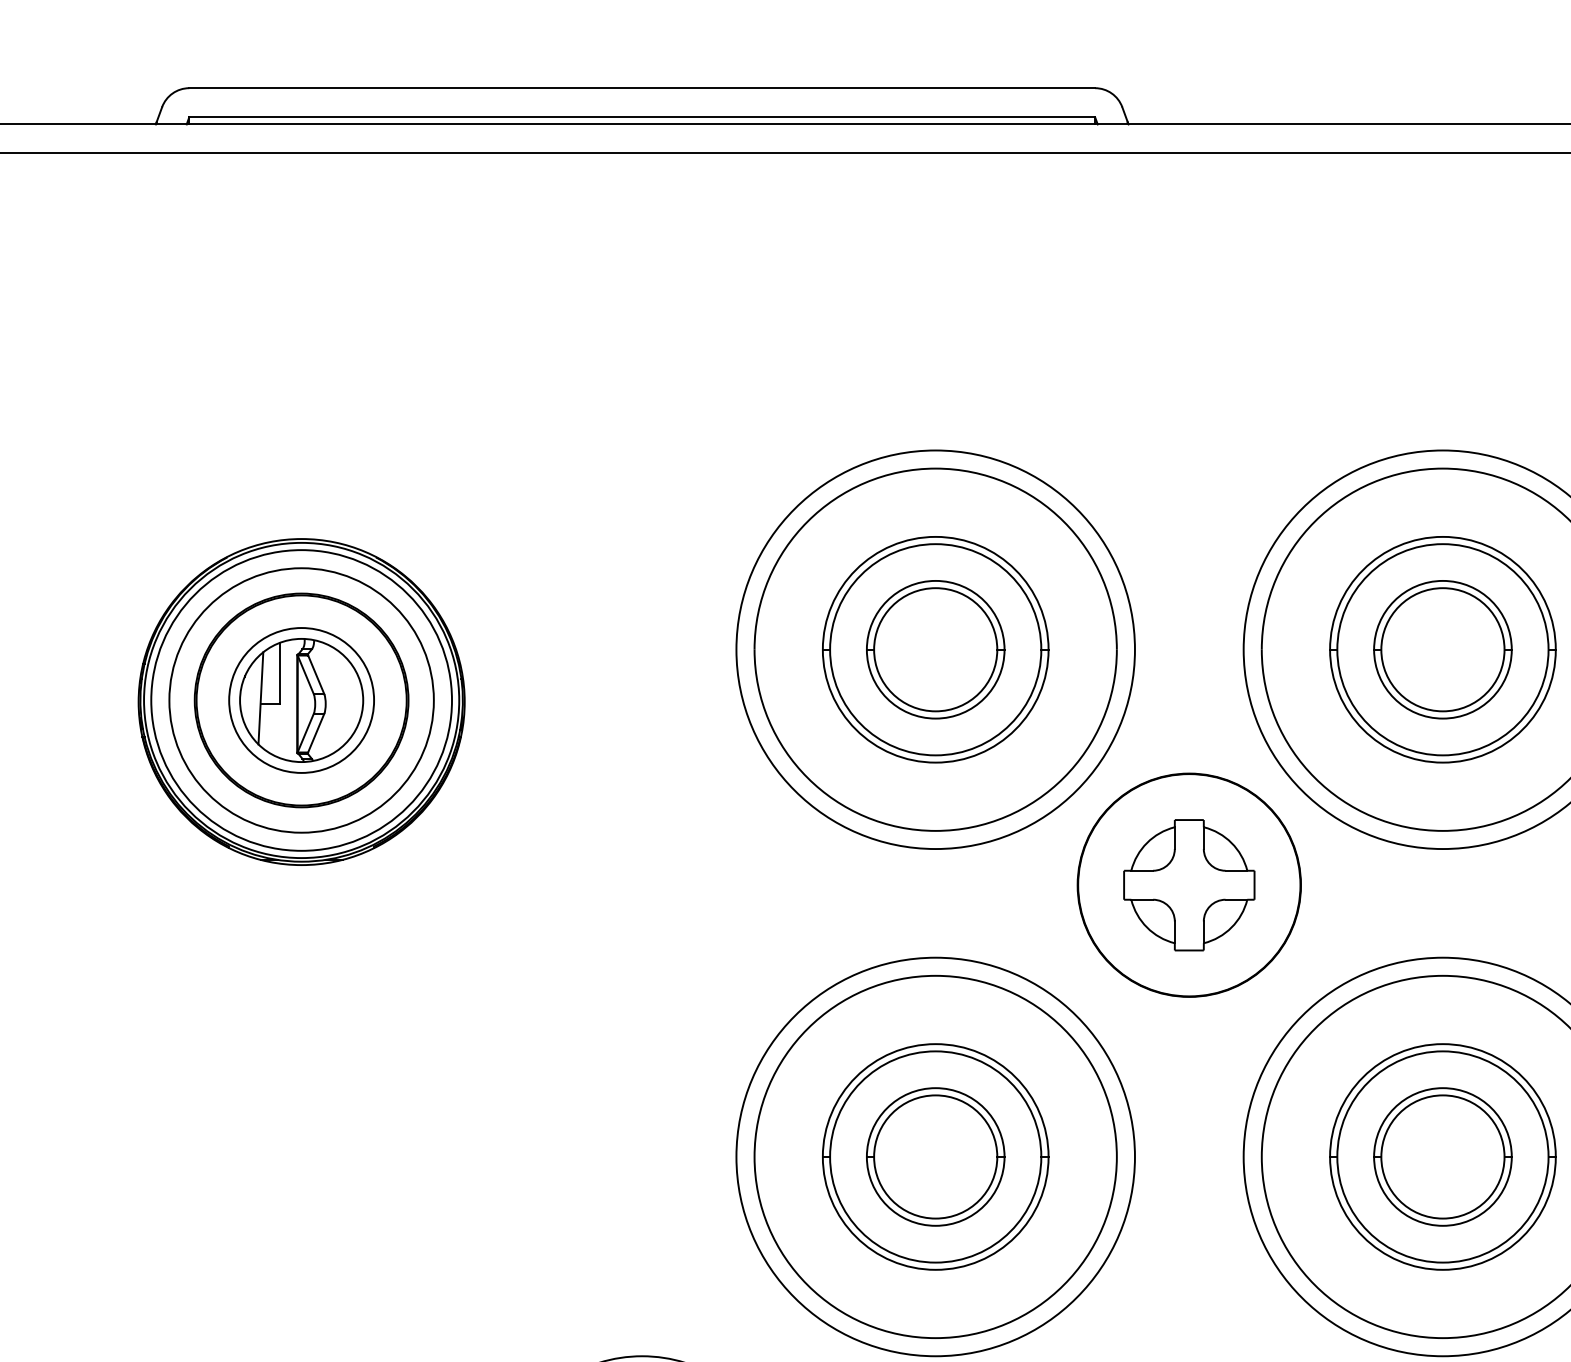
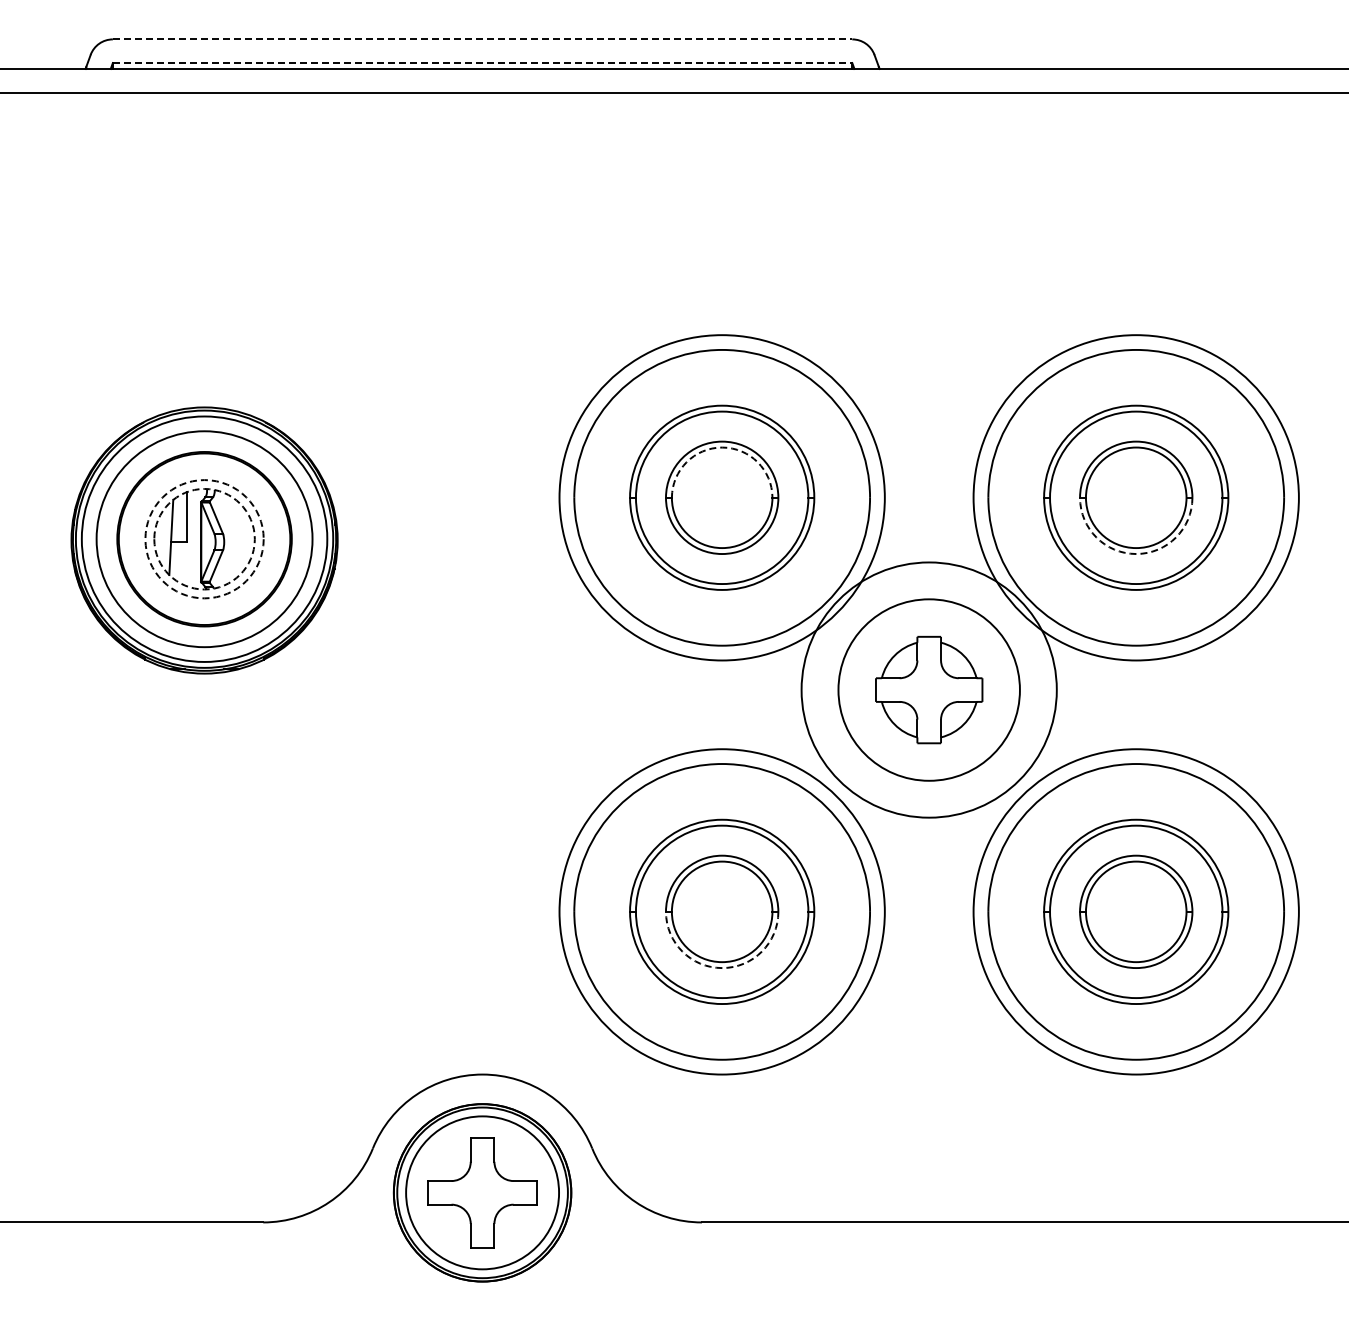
line: (642, 88) -> (482, 39), solid -> dashed
line: (642, 117) -> (482, 63), solid -> dashed
arc: (936, 588) -> (722, 447), solid -> dashed
circle: (301, 699) -> (204, 538), solid -> dashed
circle: (301, 700) -> (204, 539), solid -> dashed
arc: (1443, 719) -> (1136, 554), solid -> dashed
circle: (1189, 884) -> (929, 689), size x1.4
arc: (936, 1226) -> (722, 968), solid -> dashed

